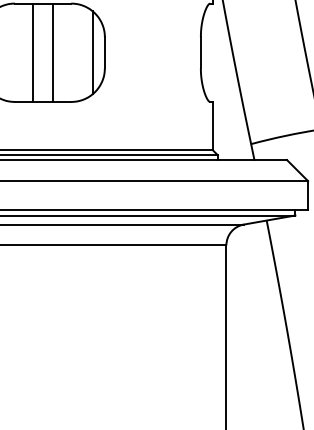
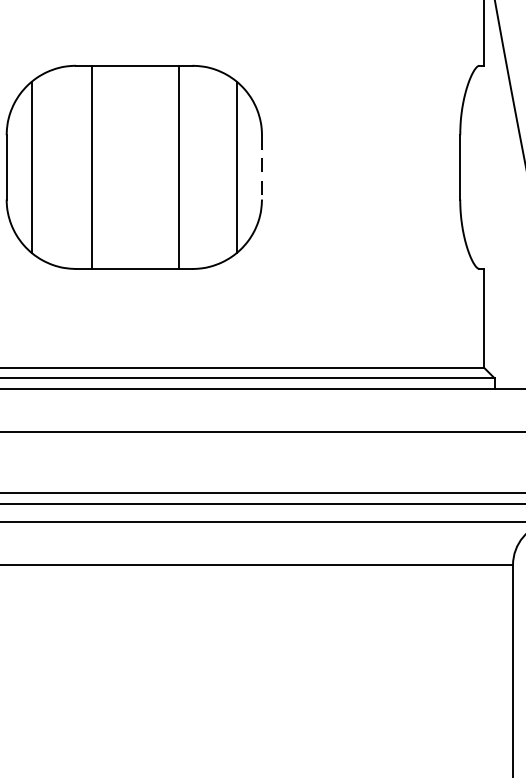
line: (33, 52) -> (91, 166), moved
line: (52, 52) -> (178, 166), moved
line: (104, 52) -> (261, 166), solid -> dashed

